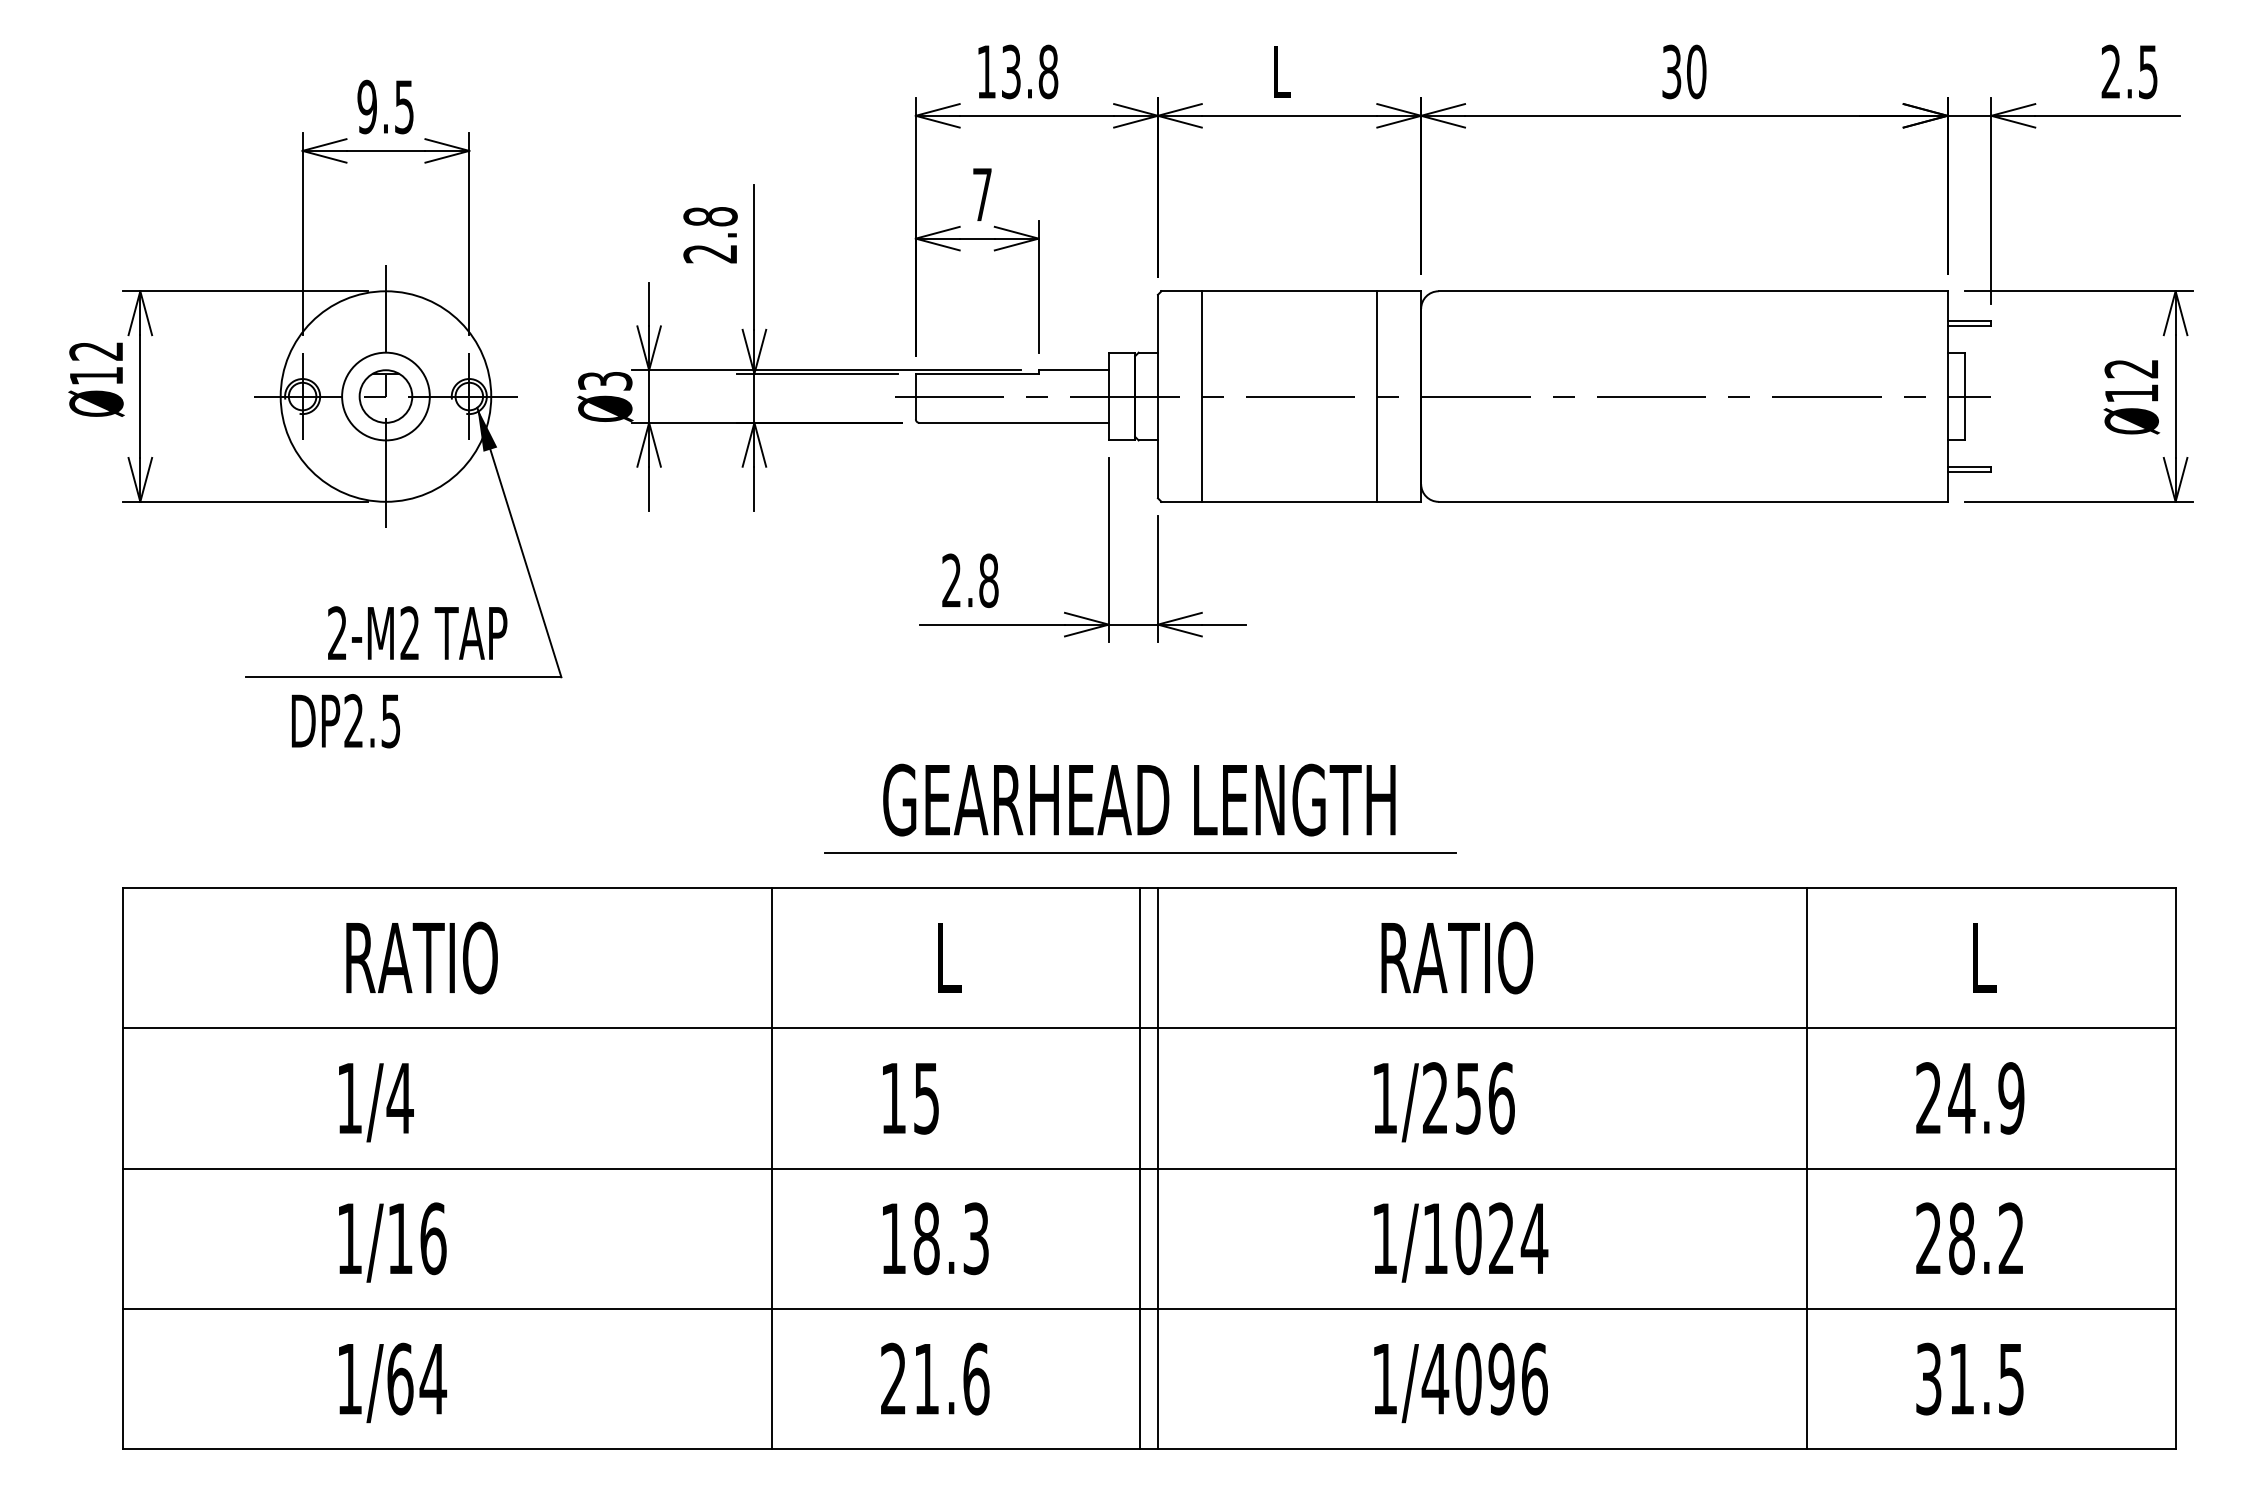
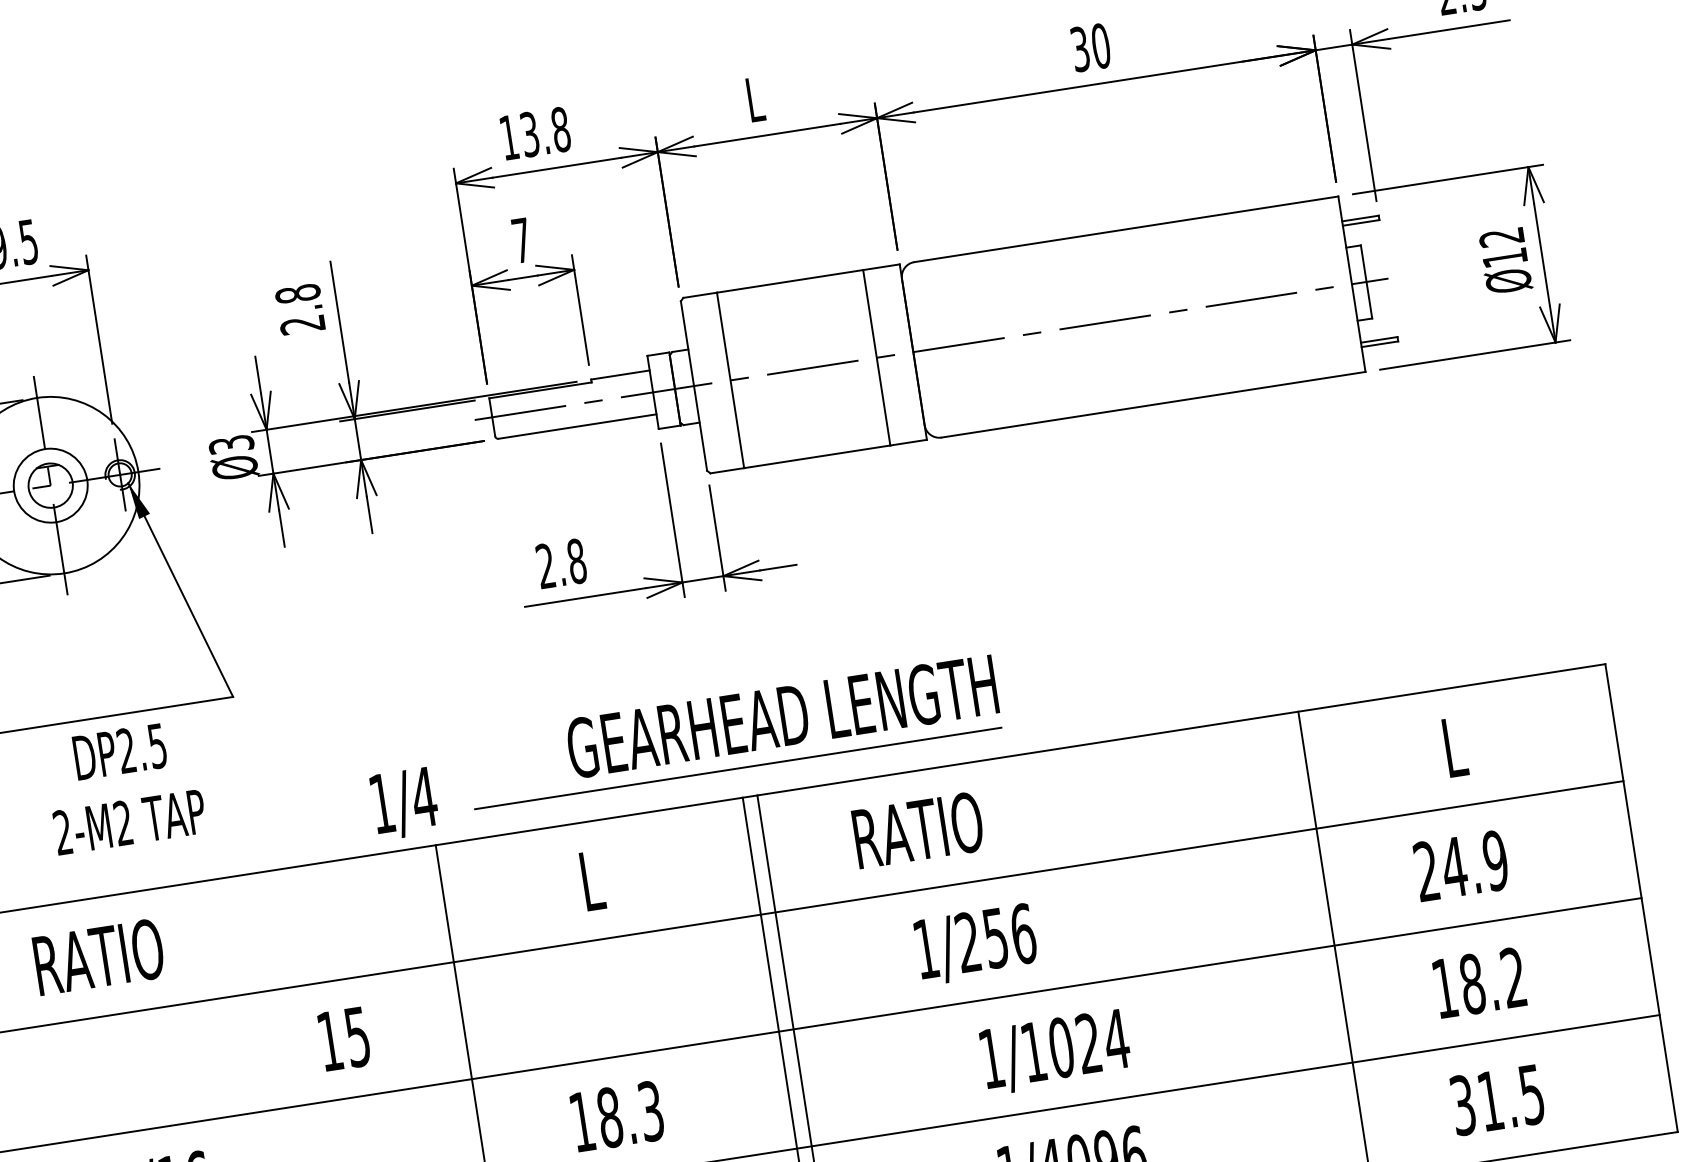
text: (417, 632) -> (129, 821), moved
text: (345, 721) -> (119, 752), moved
text: (1139, 799) -> (782, 716), moved
text: (421, 957) -> (98, 956), moved
text: (1457, 957) -> (918, 829), moved
text: (910, 1098) -> (344, 1039), moved
text: (376, 1102) -> (405, 803), moved
text: (1444, 1102) -> (976, 944), moved
text: (1928, 1237) -> (1444, 987), 28.2 -> 18.2

